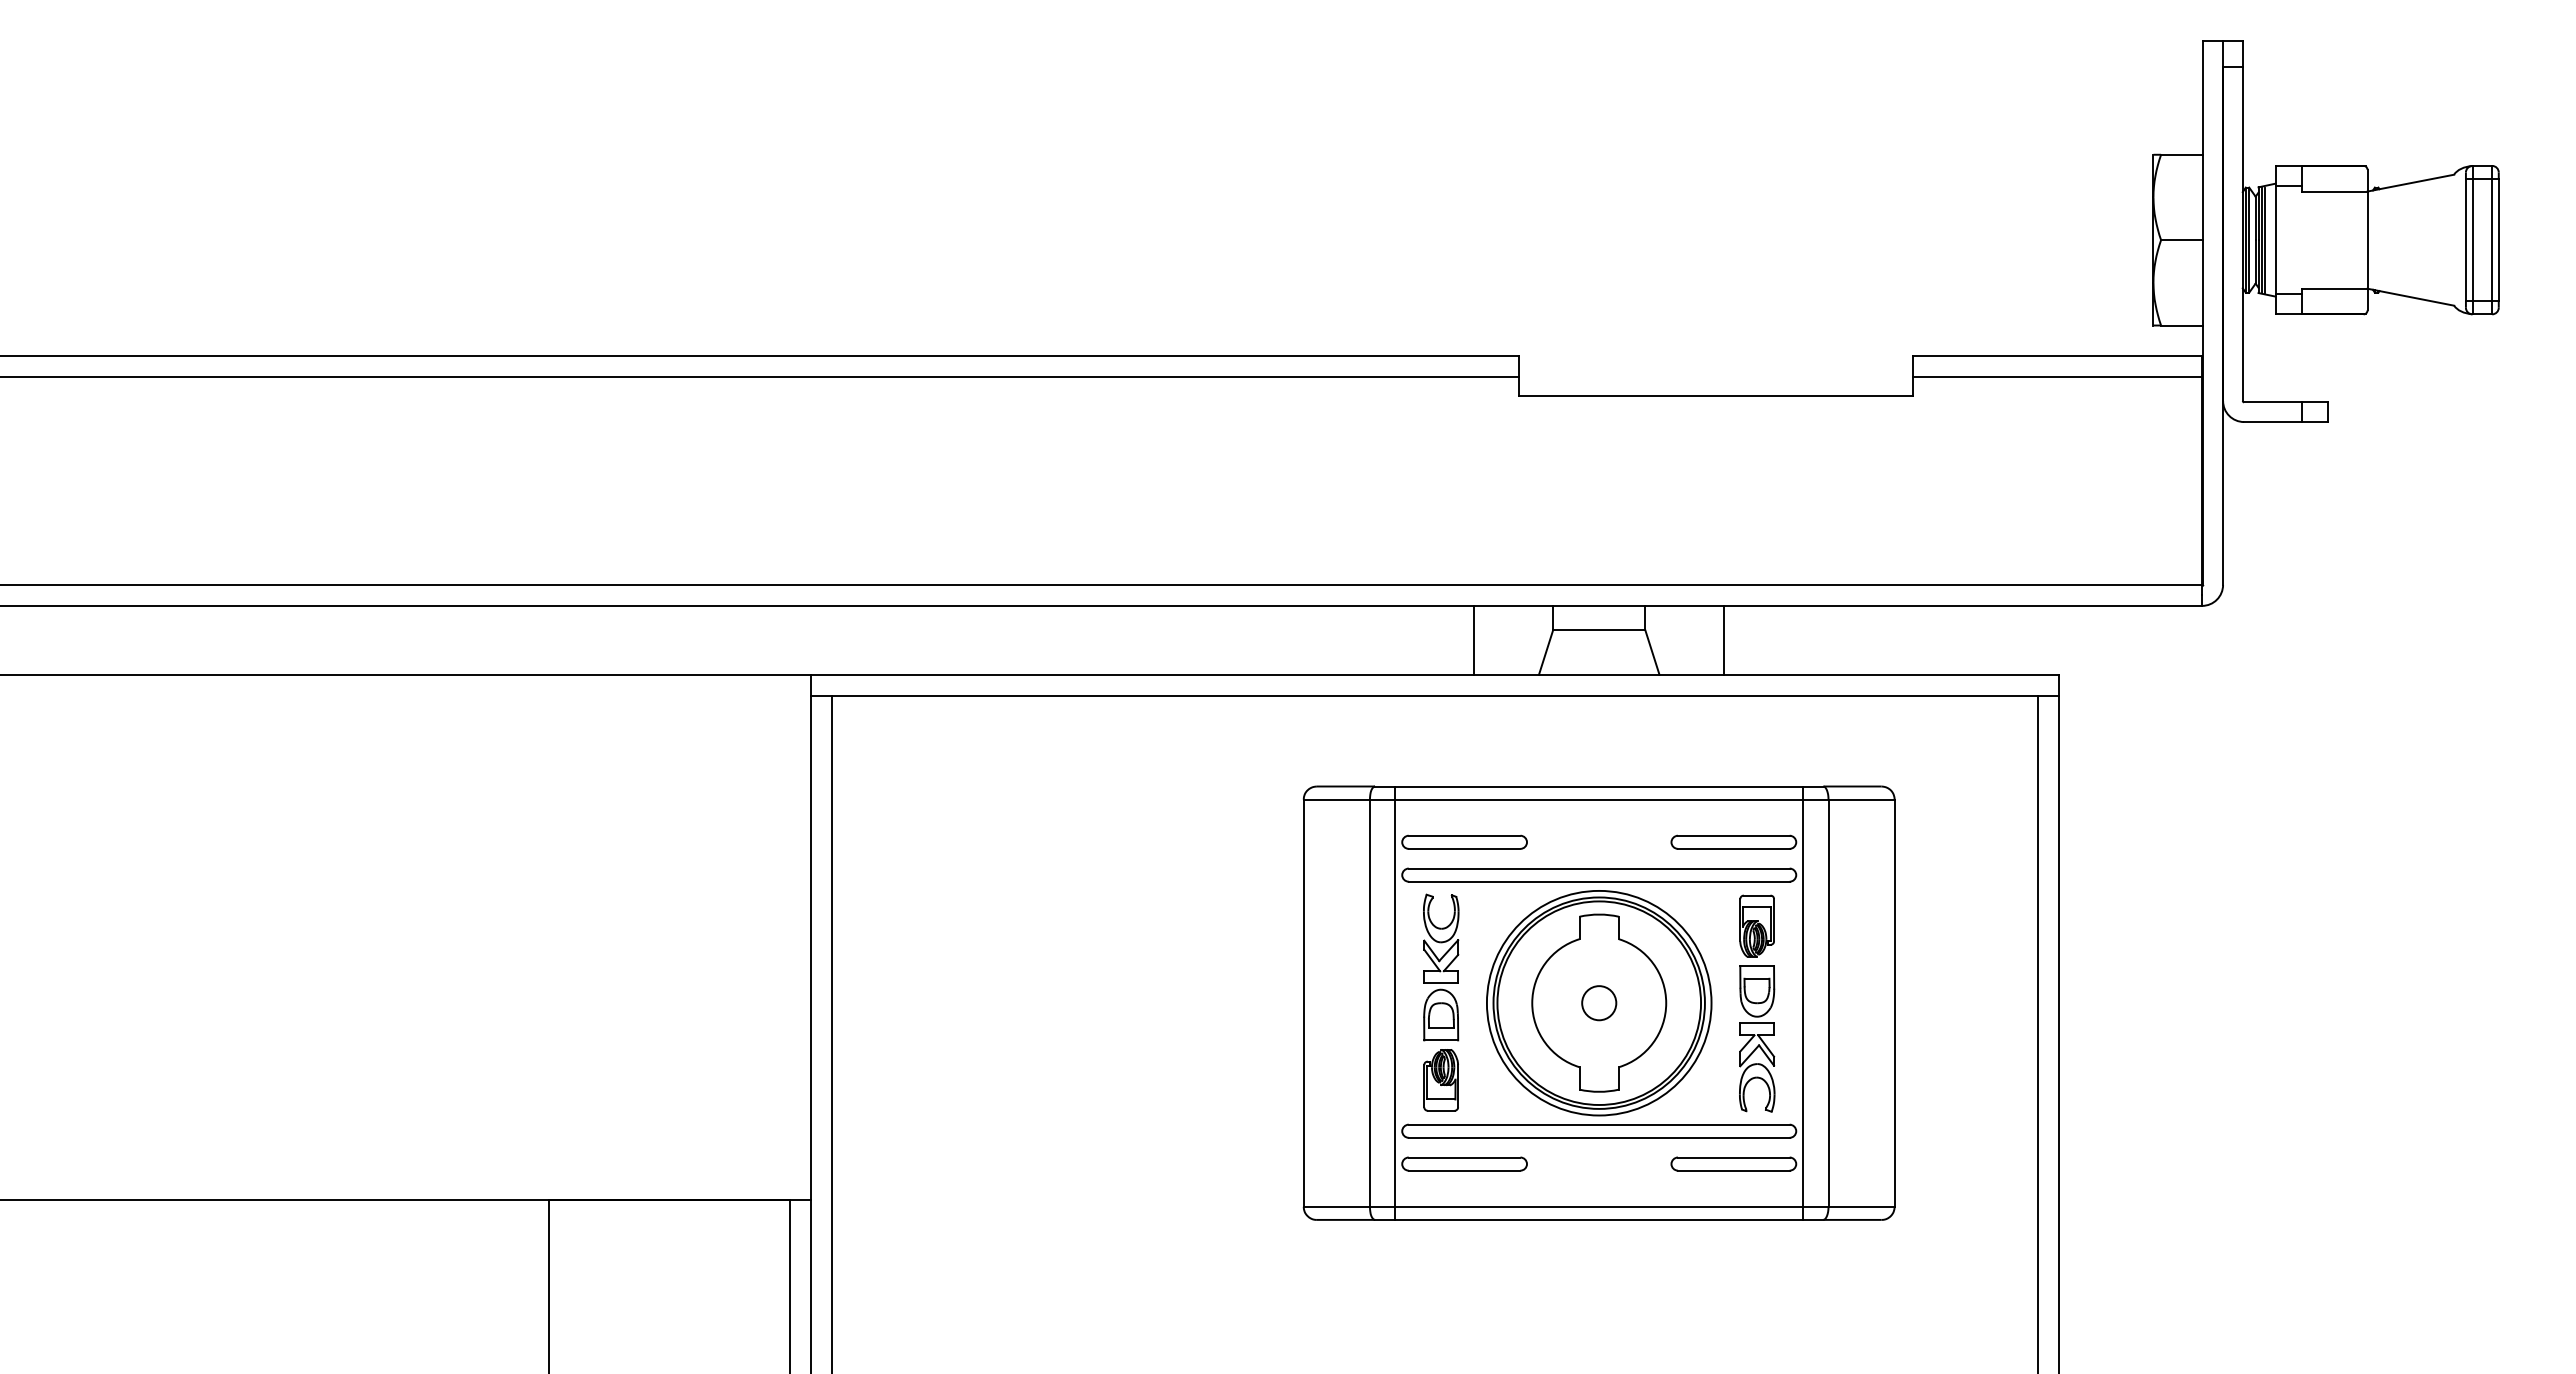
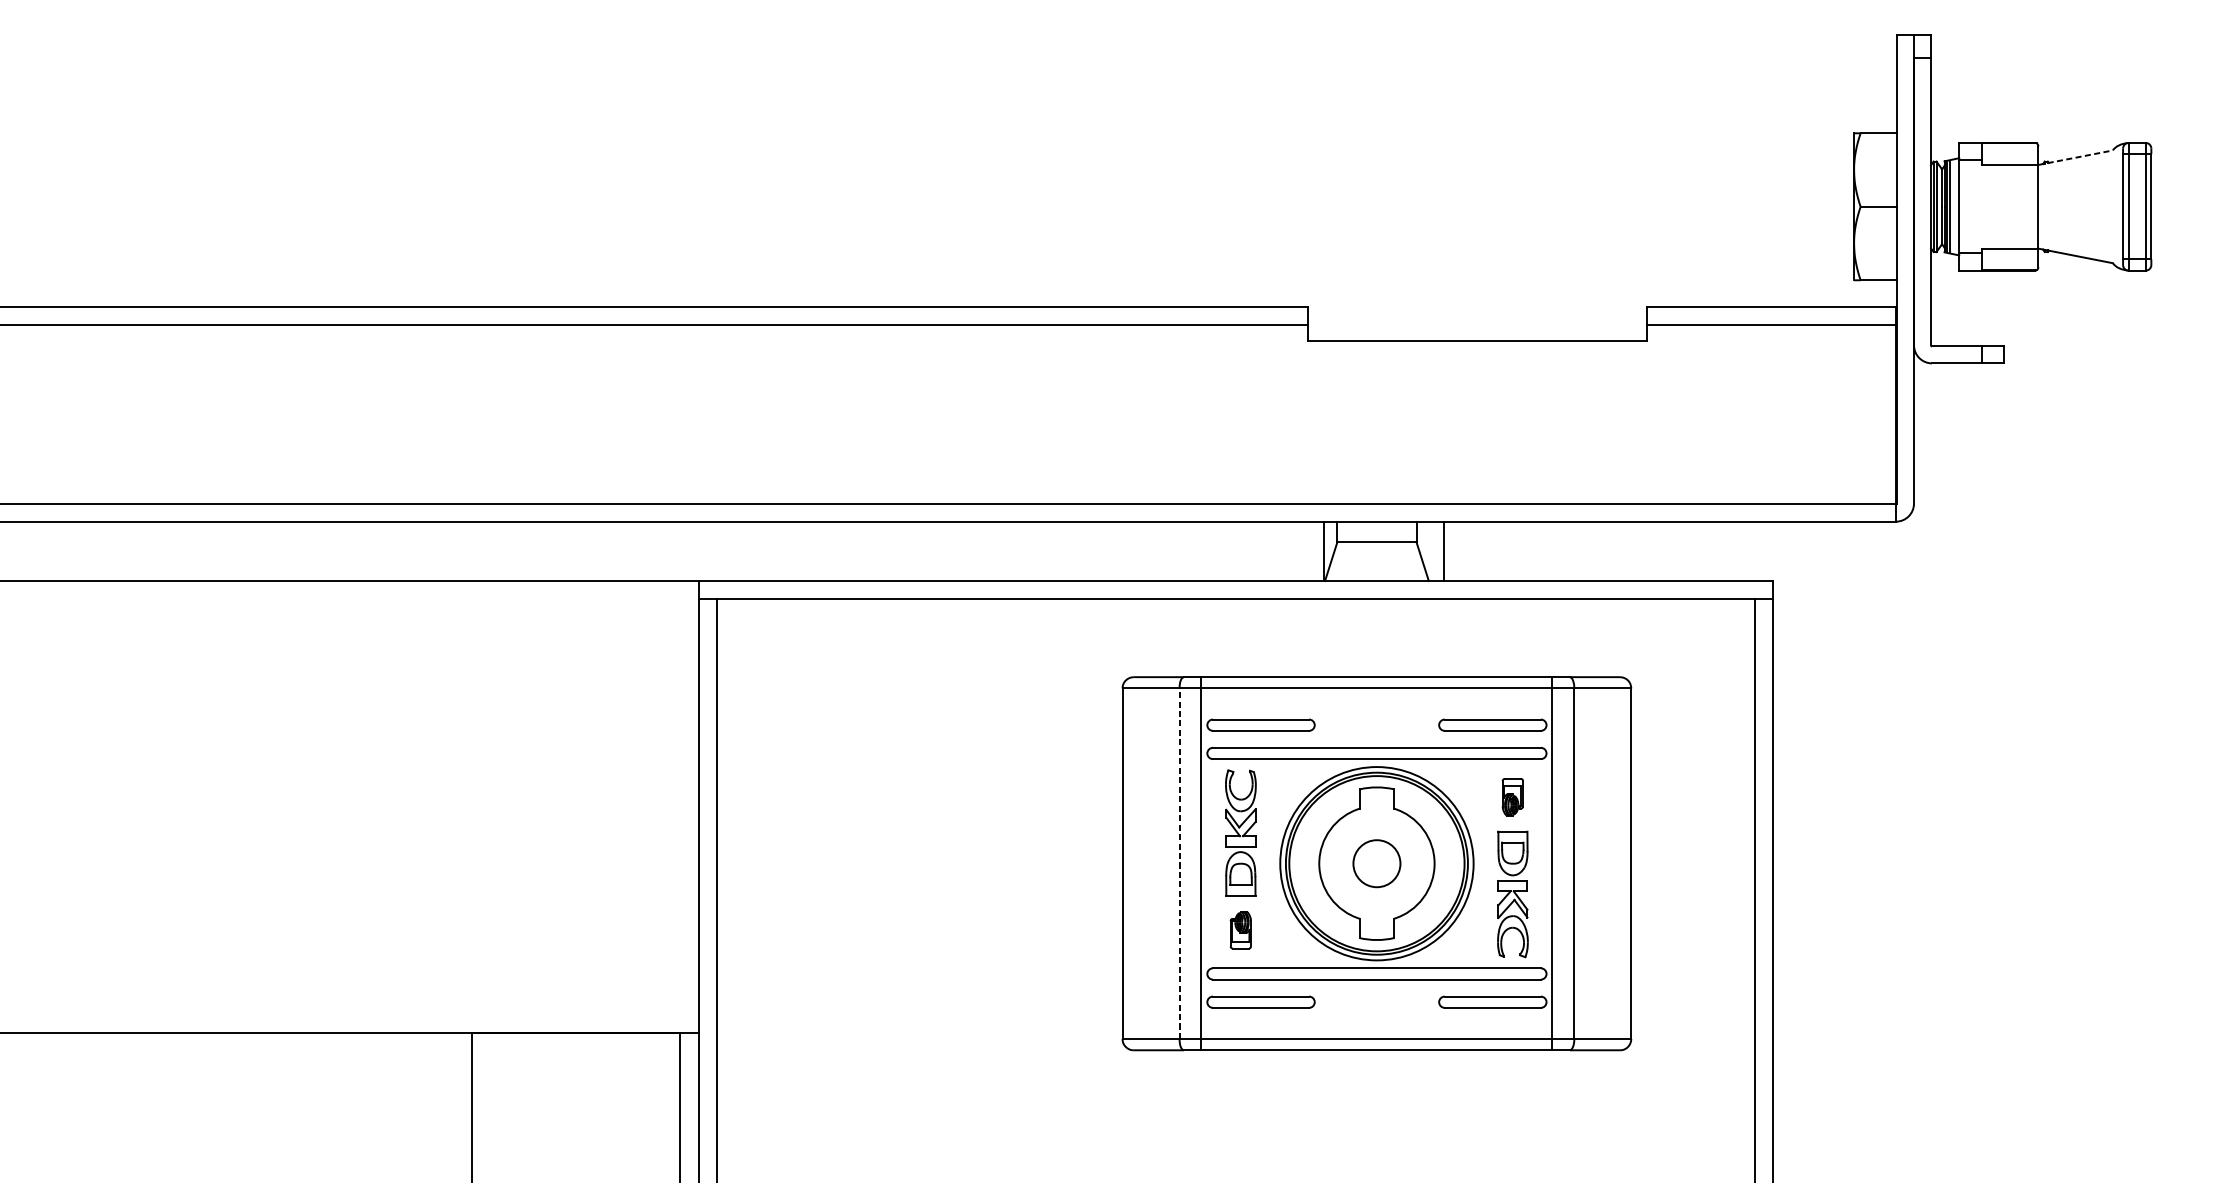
line: (2411, 183) -> (2076, 158), solid -> dashed
line: (1474, 639) -> (1323, 550), moved
line: (1724, 639) -> (1444, 550), moved
part: (1756, 925) -> (1512, 796), size x0.7
line: (1369, 1003) -> (1179, 863), solid -> dashed
circle: (1599, 1003) -> (1377, 863), size x1.6
part: (1440, 1080) -> (1240, 930), size x0.7

